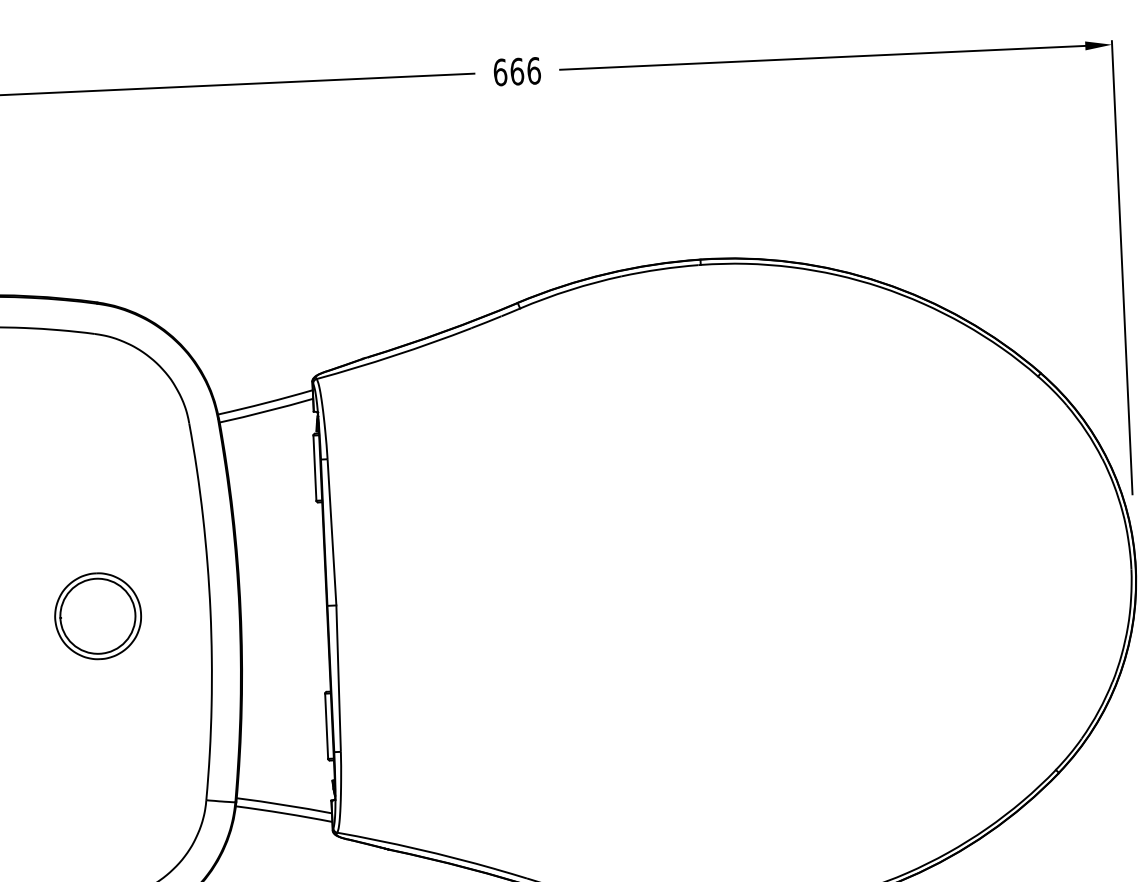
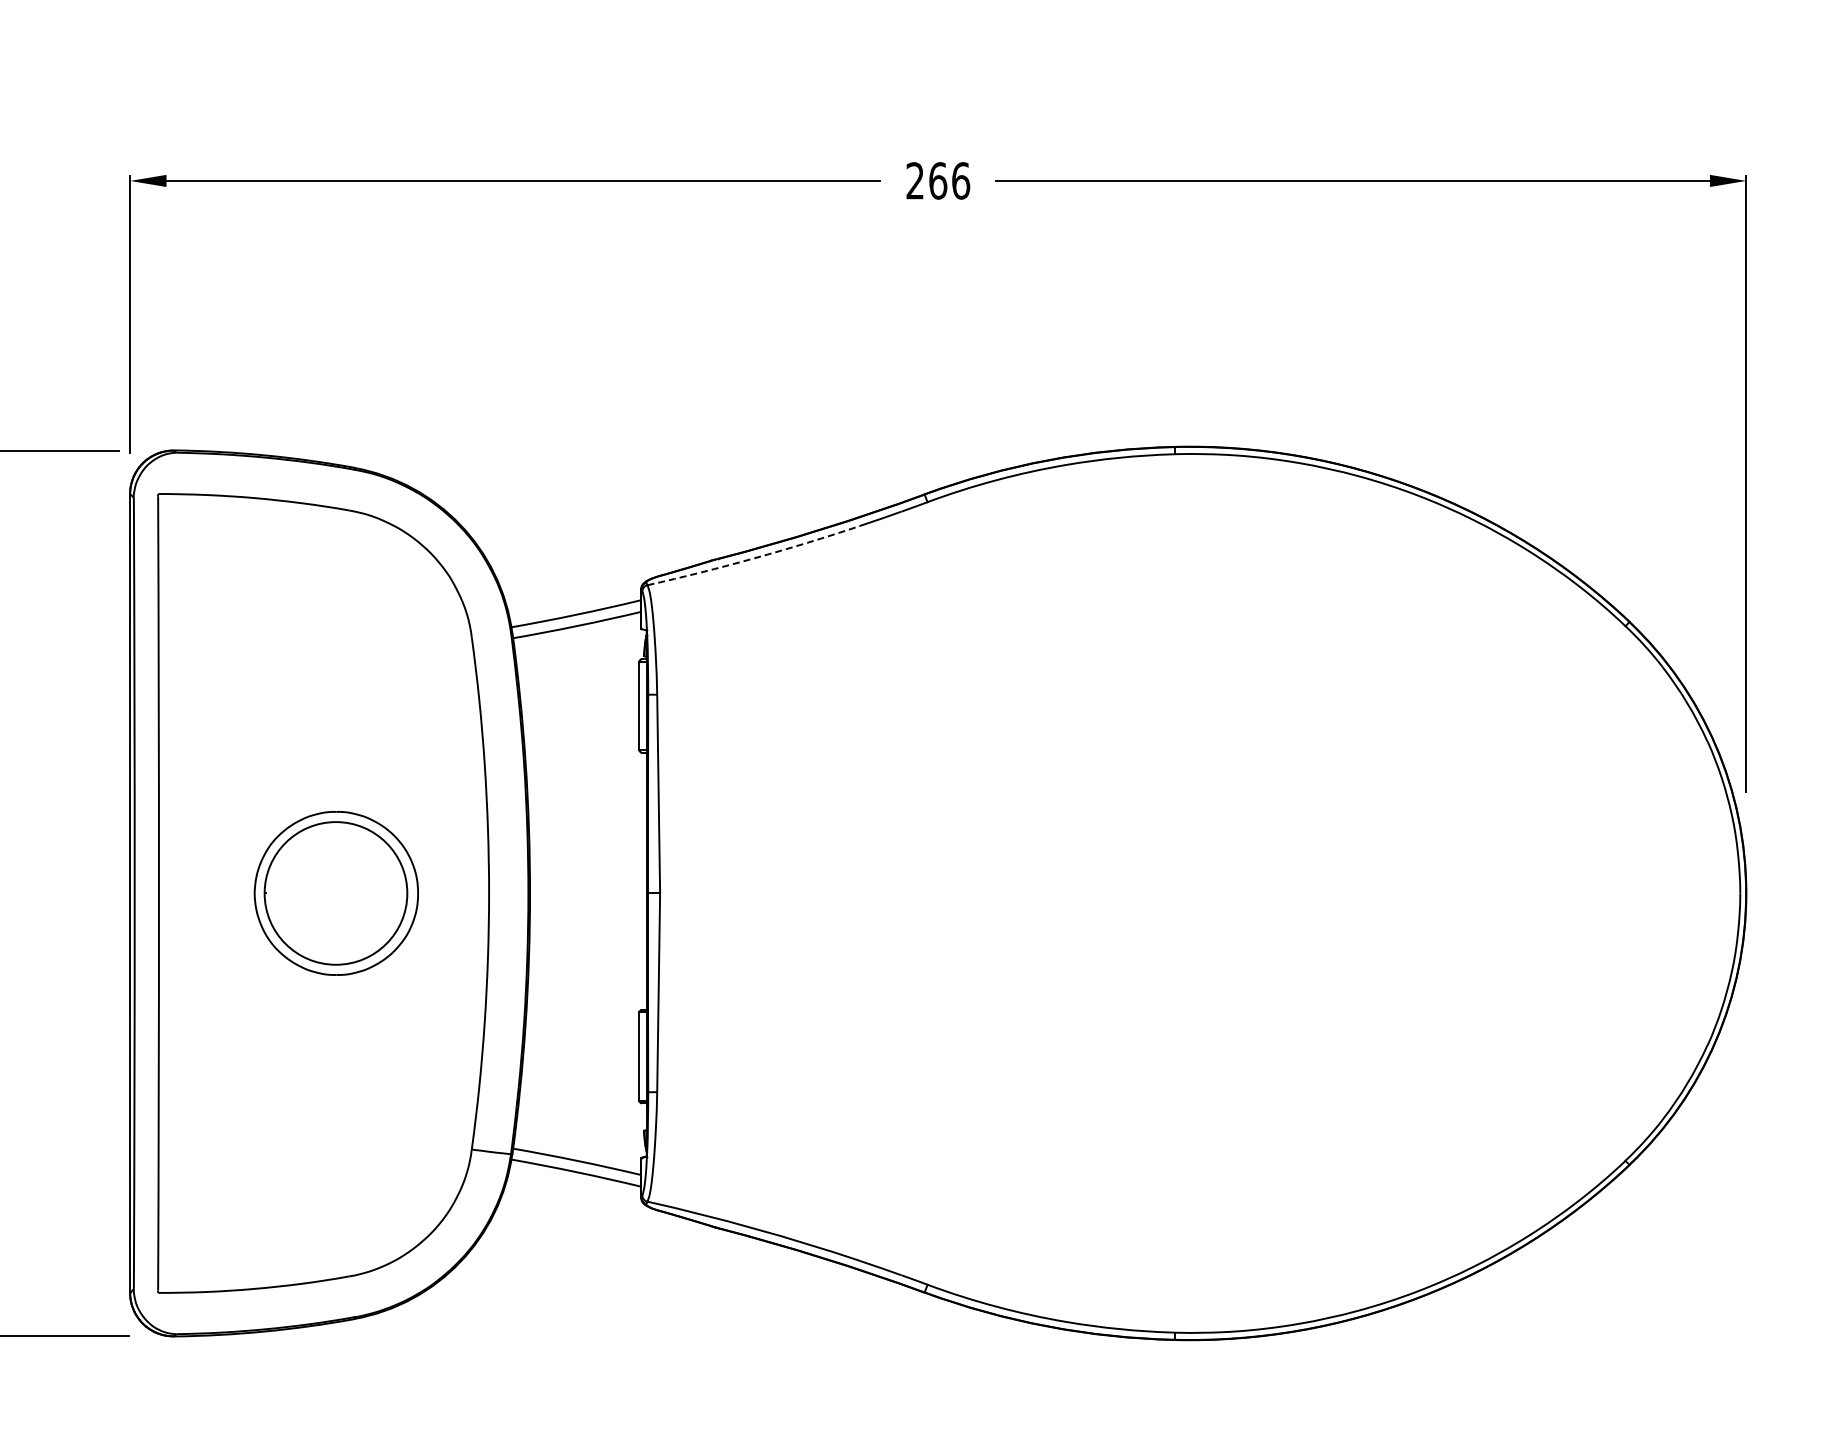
text: (500, 72) -> (915, 180), 666 -> 266
arc: (394, 355) -> (754, 558), solid -> dashed
part: (98, 616) -> (336, 893), size x1.4

